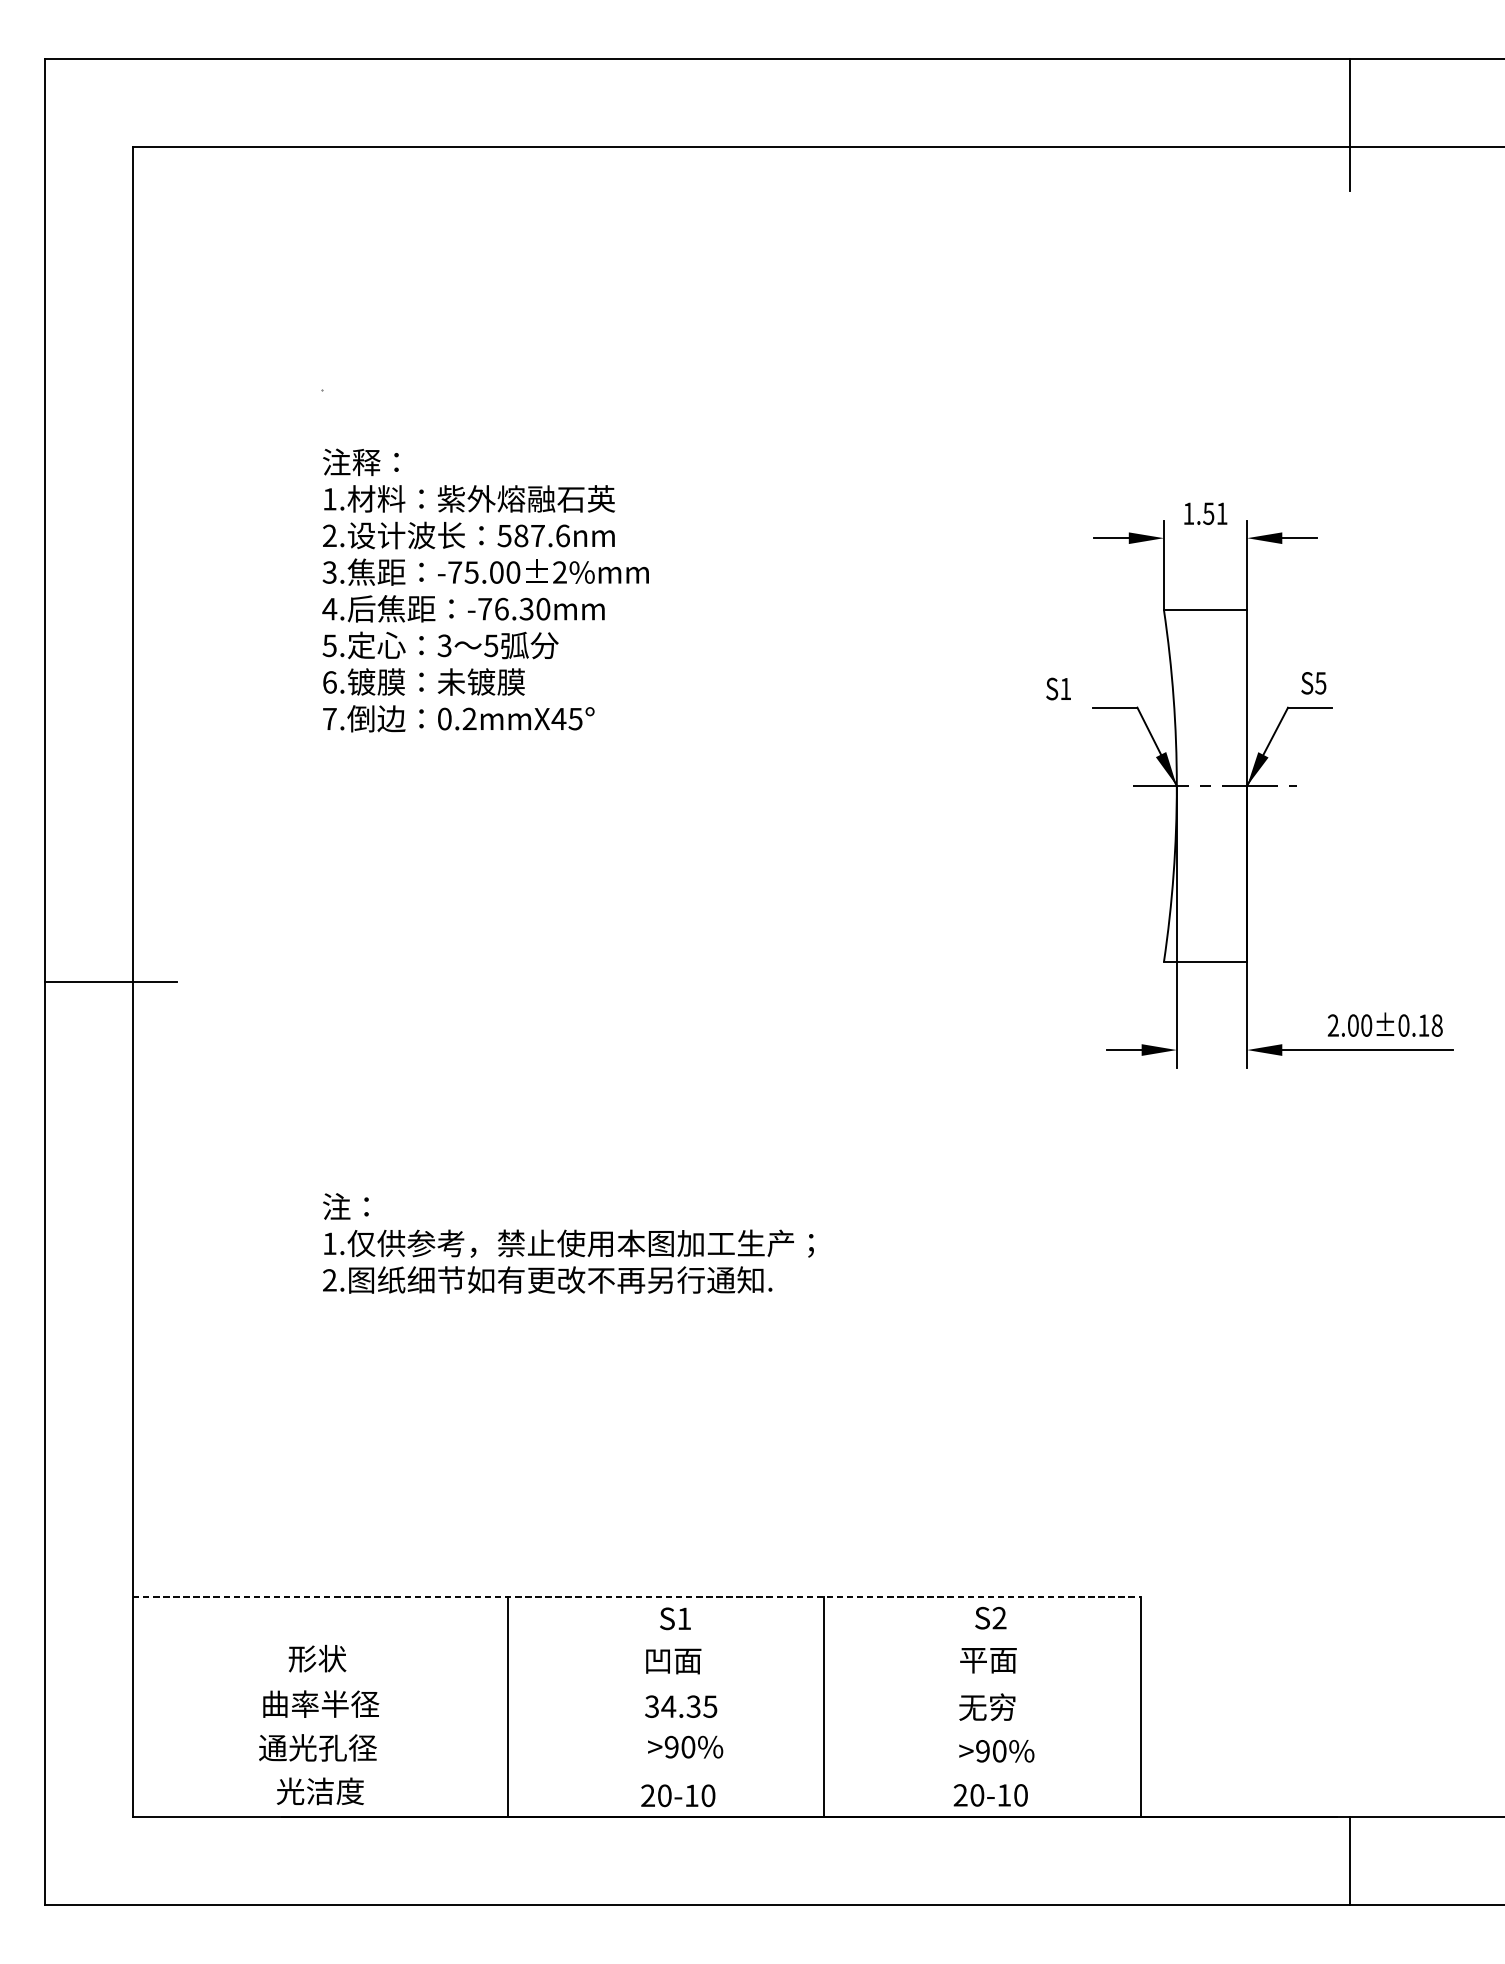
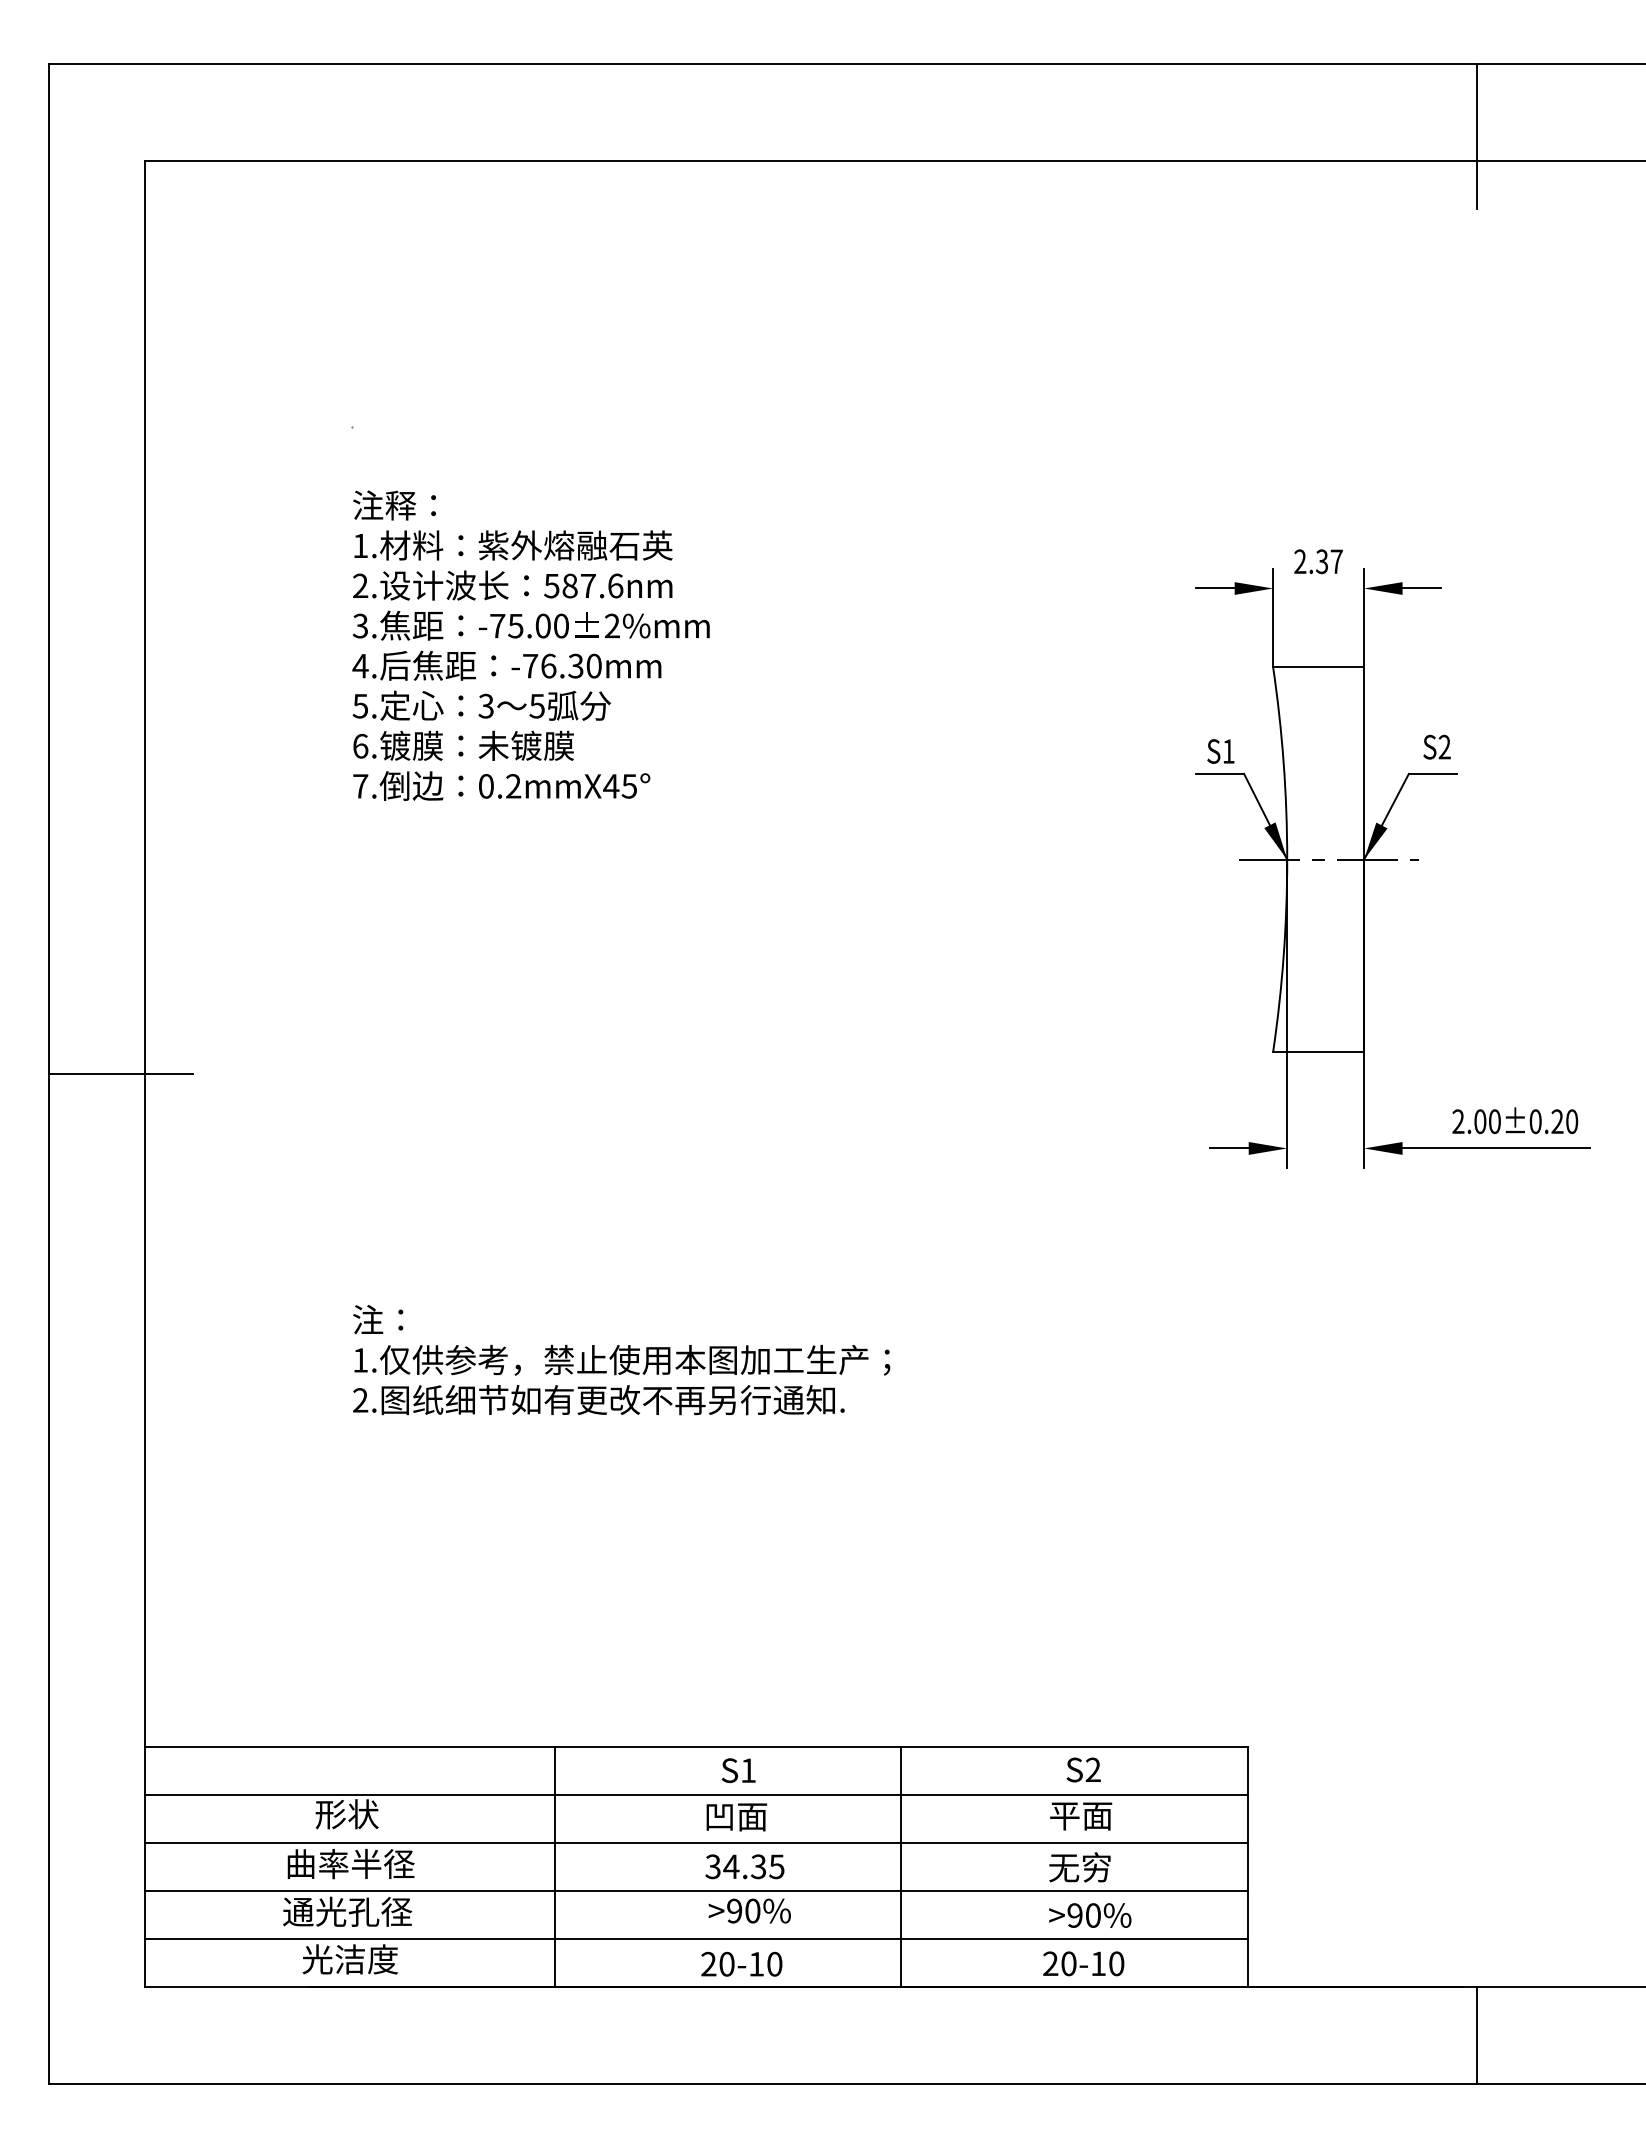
text: (1205, 513) -> (1318, 561), 1.51 -> 2.37
text: (1320, 682) -> (1444, 746), S5 -> S2
text: (1058, 689) -> (1220, 751), moved
text: (1430, 1025) -> (1564, 1121), 2.00±0.18 -> 2.00±0.20
line: (636, 1597) -> (696, 1747), dashed -> solid
line: (636, 1641) -> (696, 1795), added
line: (636, 1685) -> (696, 1843), added
line: (636, 1729) -> (696, 1891), added
line: (636, 1773) -> (696, 1939), added

